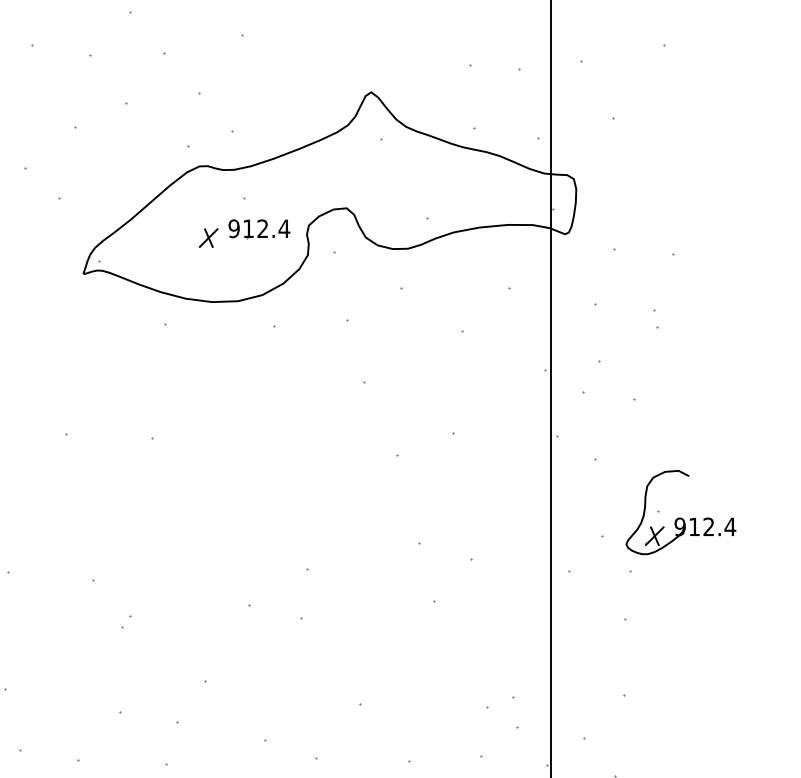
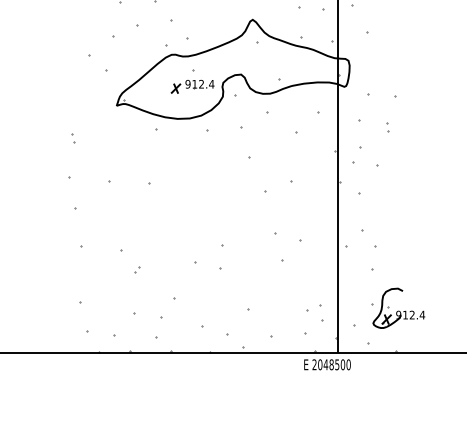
part: (679, 510) -> (398, 307), moved

